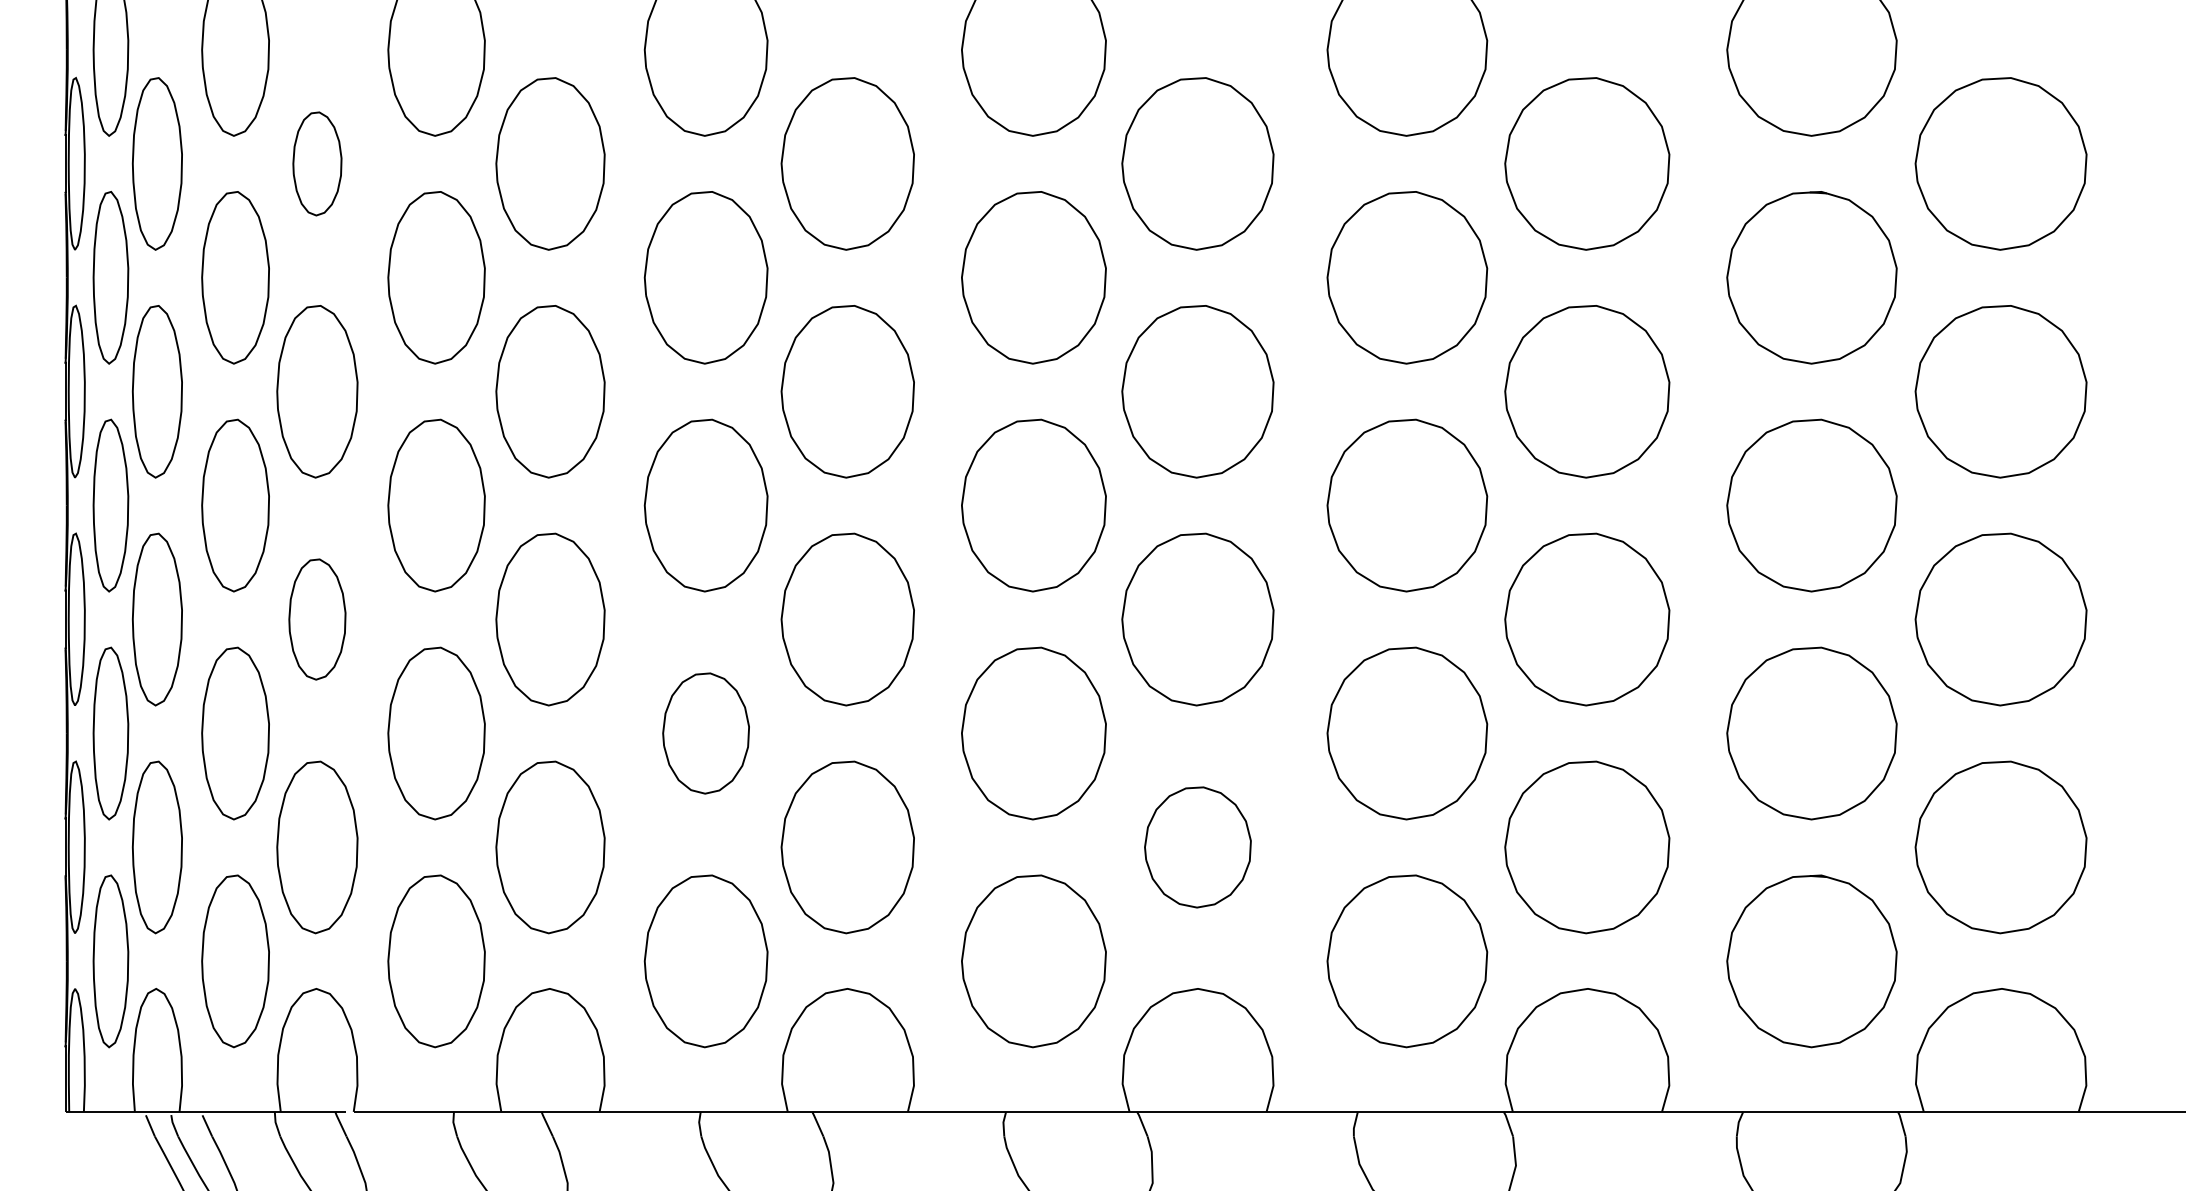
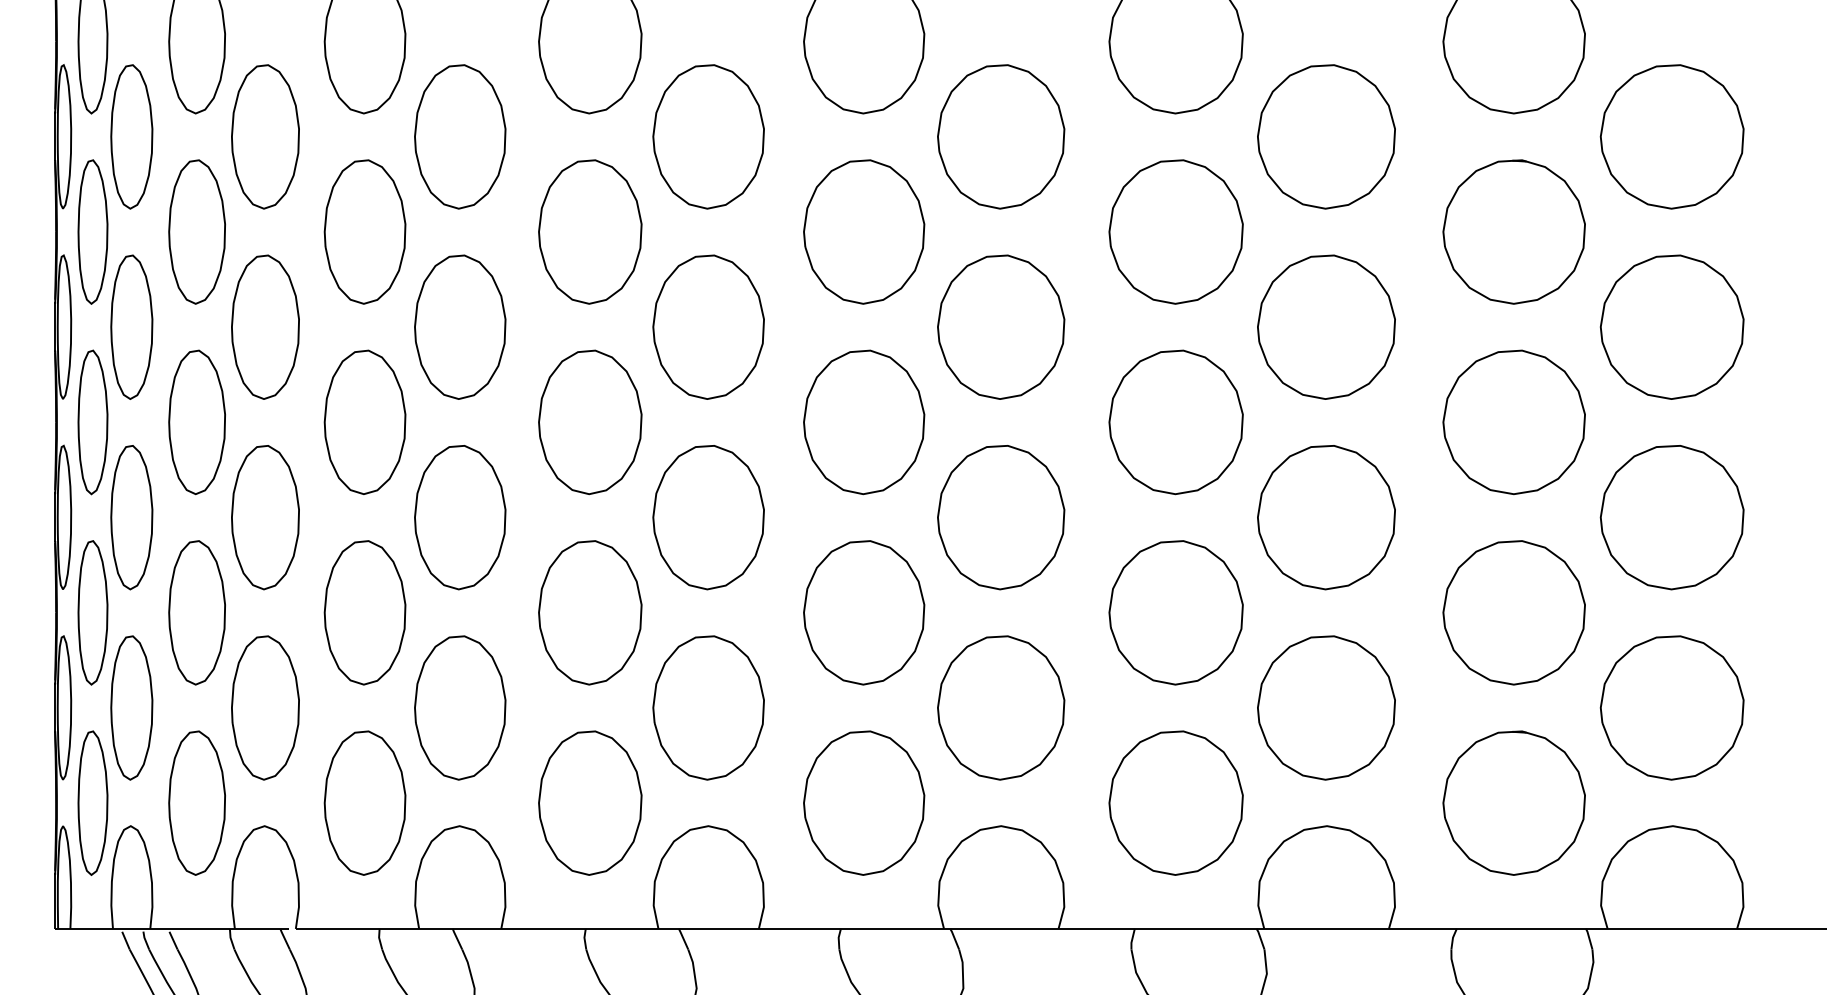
part: (317, 163) -> (265, 136), size x1.67
part: (317, 619) -> (265, 517), size x1.43
part: (705, 733) -> (589, 612), size x1.43
part: (1197, 847) -> (1000, 708), size x1.43

